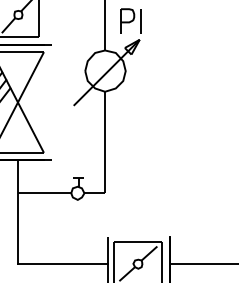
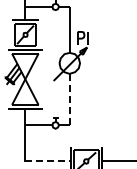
line: (104, 142) -> (69, 99), solid -> dashed
line: (63, 264) -> (48, 161), solid -> dashed

